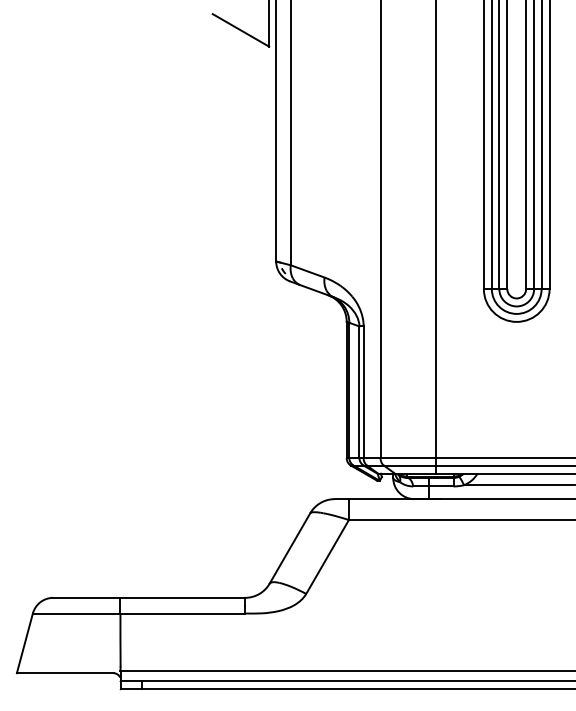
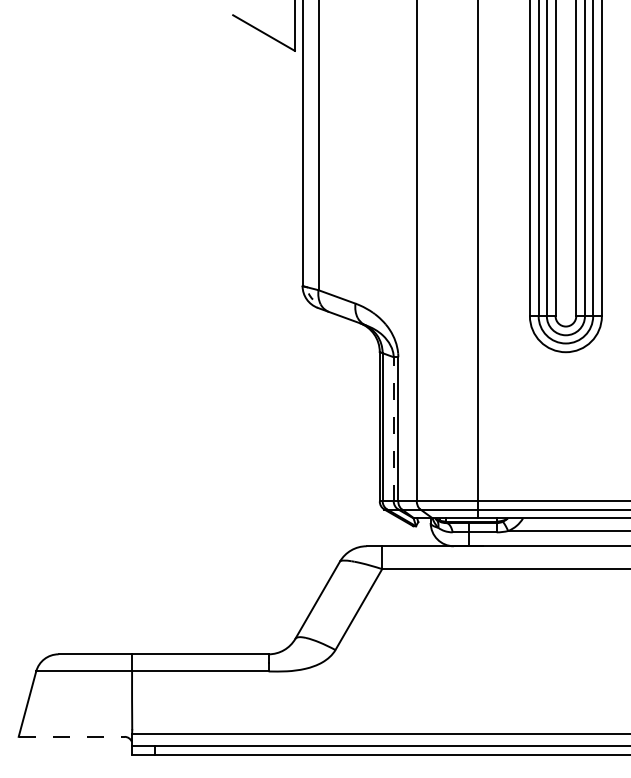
line: (359, 391) -> (393, 428), solid -> dashed
line: (65, 672) -> (71, 736), solid -> dashed

